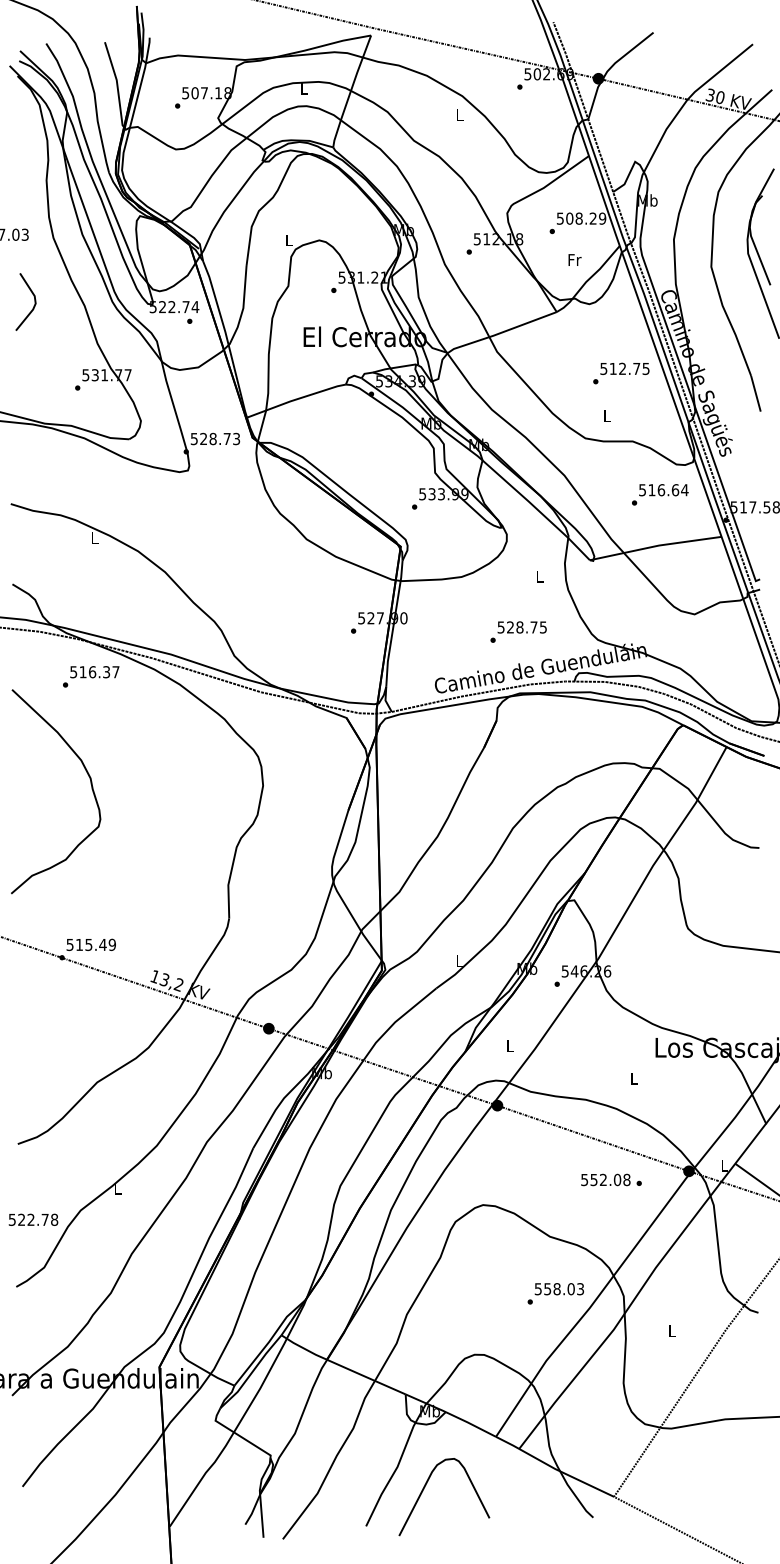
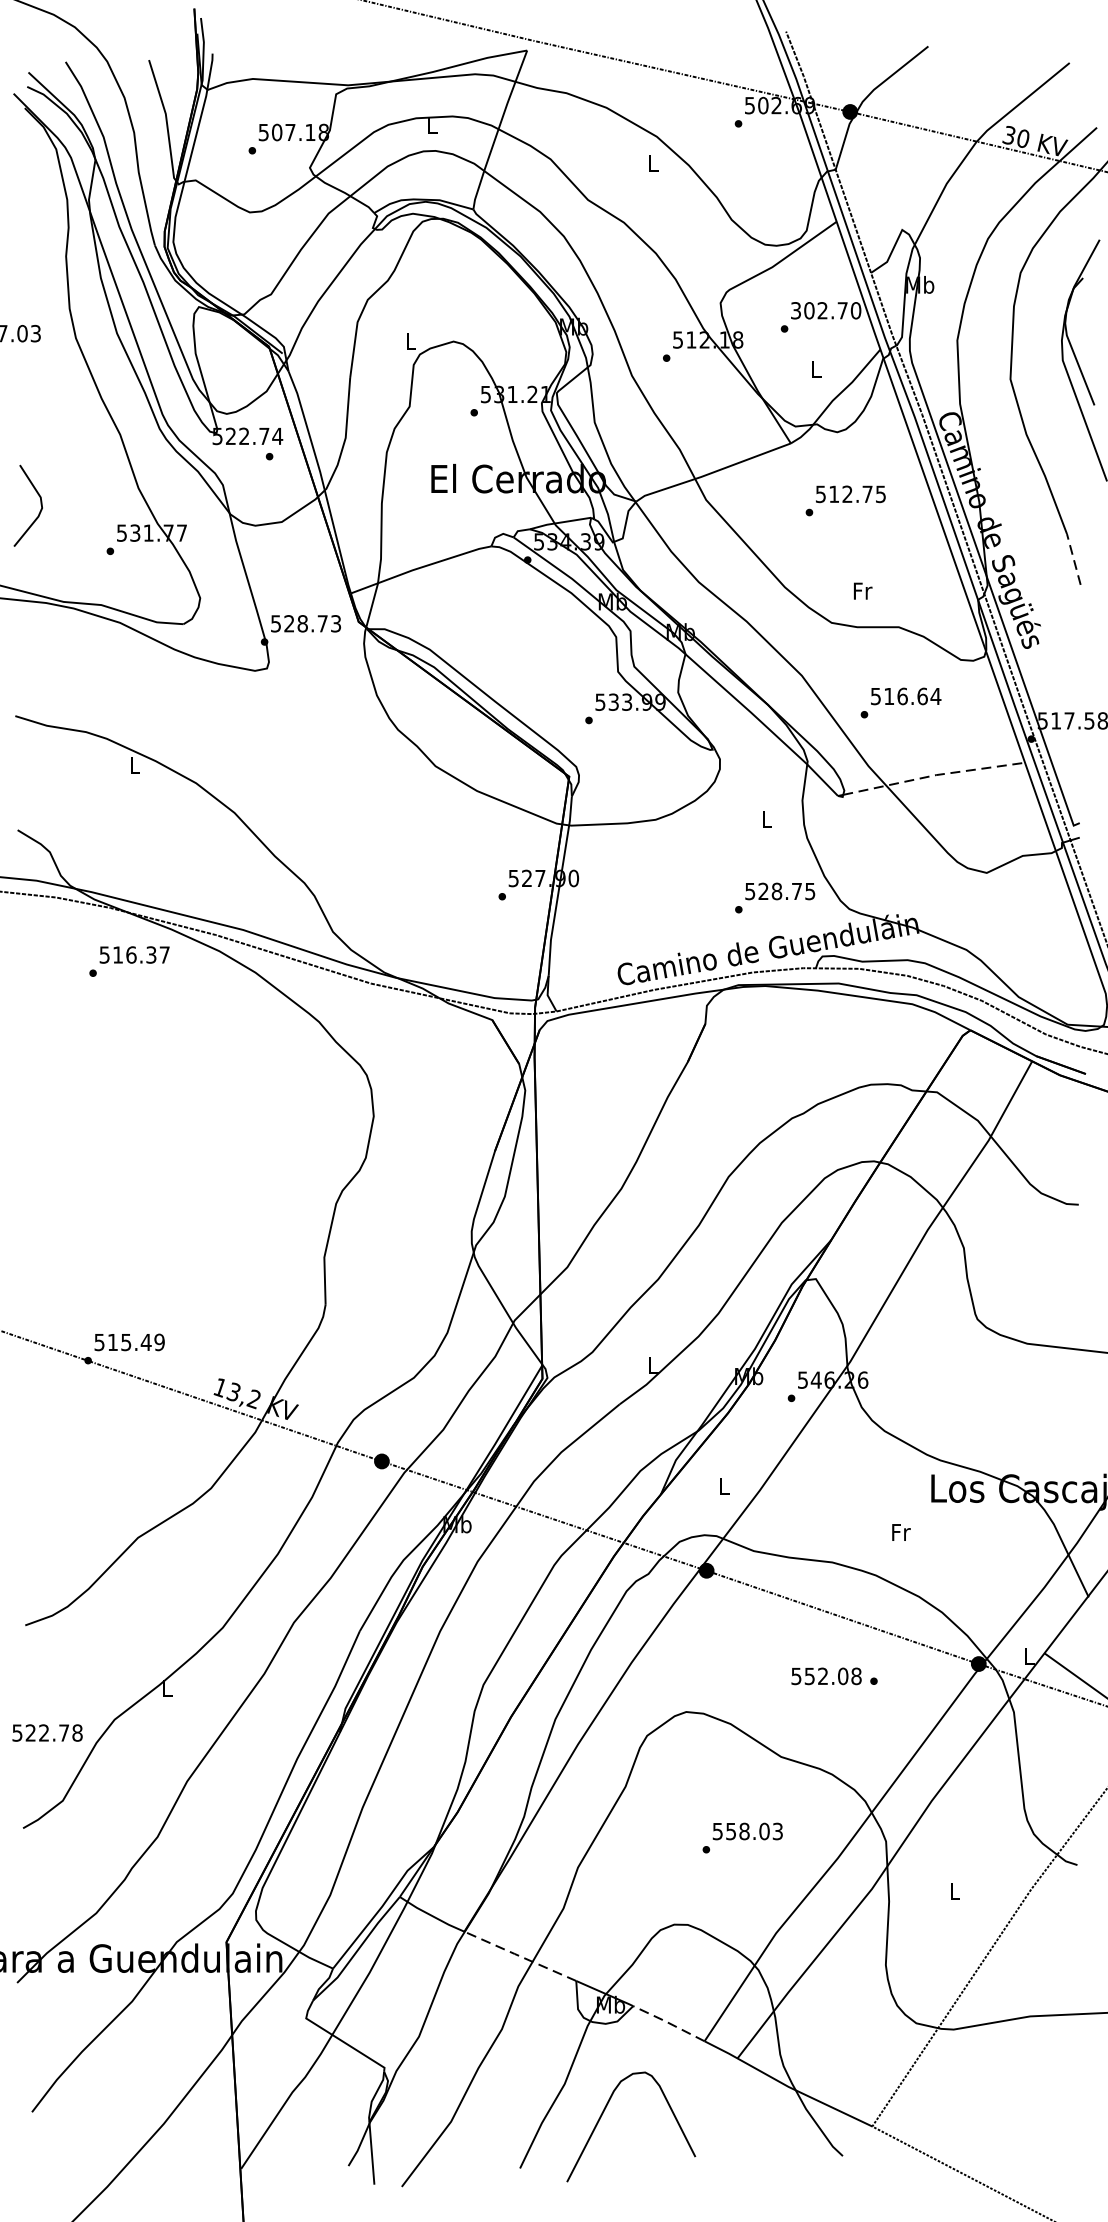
text: (581, 218) -> (826, 310), 508.29 -> 302.70
text: (574, 259) -> (816, 368), Fr -> L
line: (33, 305) -> (39, 510), moved
text: (621, 373) -> (845, 500), moved
line: (755, 393) -> (1073, 559), solid -> dashed
text: (607, 415) -> (862, 590), L -> Fr
text: (660, 494) -> (901, 702), moved
line: (658, 545) -> (935, 775), solid -> dashed
text: (518, 631) -> (774, 897), moved
curve: (90, 784) -> (128, 1114), removed
text: (634, 1078) -> (901, 1532), L -> Fr
text: (611, 1179) -> (834, 1675), moved
text: (555, 1293) -> (742, 1837), moved
line: (365, 1376) -> (519, 1955), solid -> dashed
line: (470, 1423) -> (668, 2022), solid -> dashed

